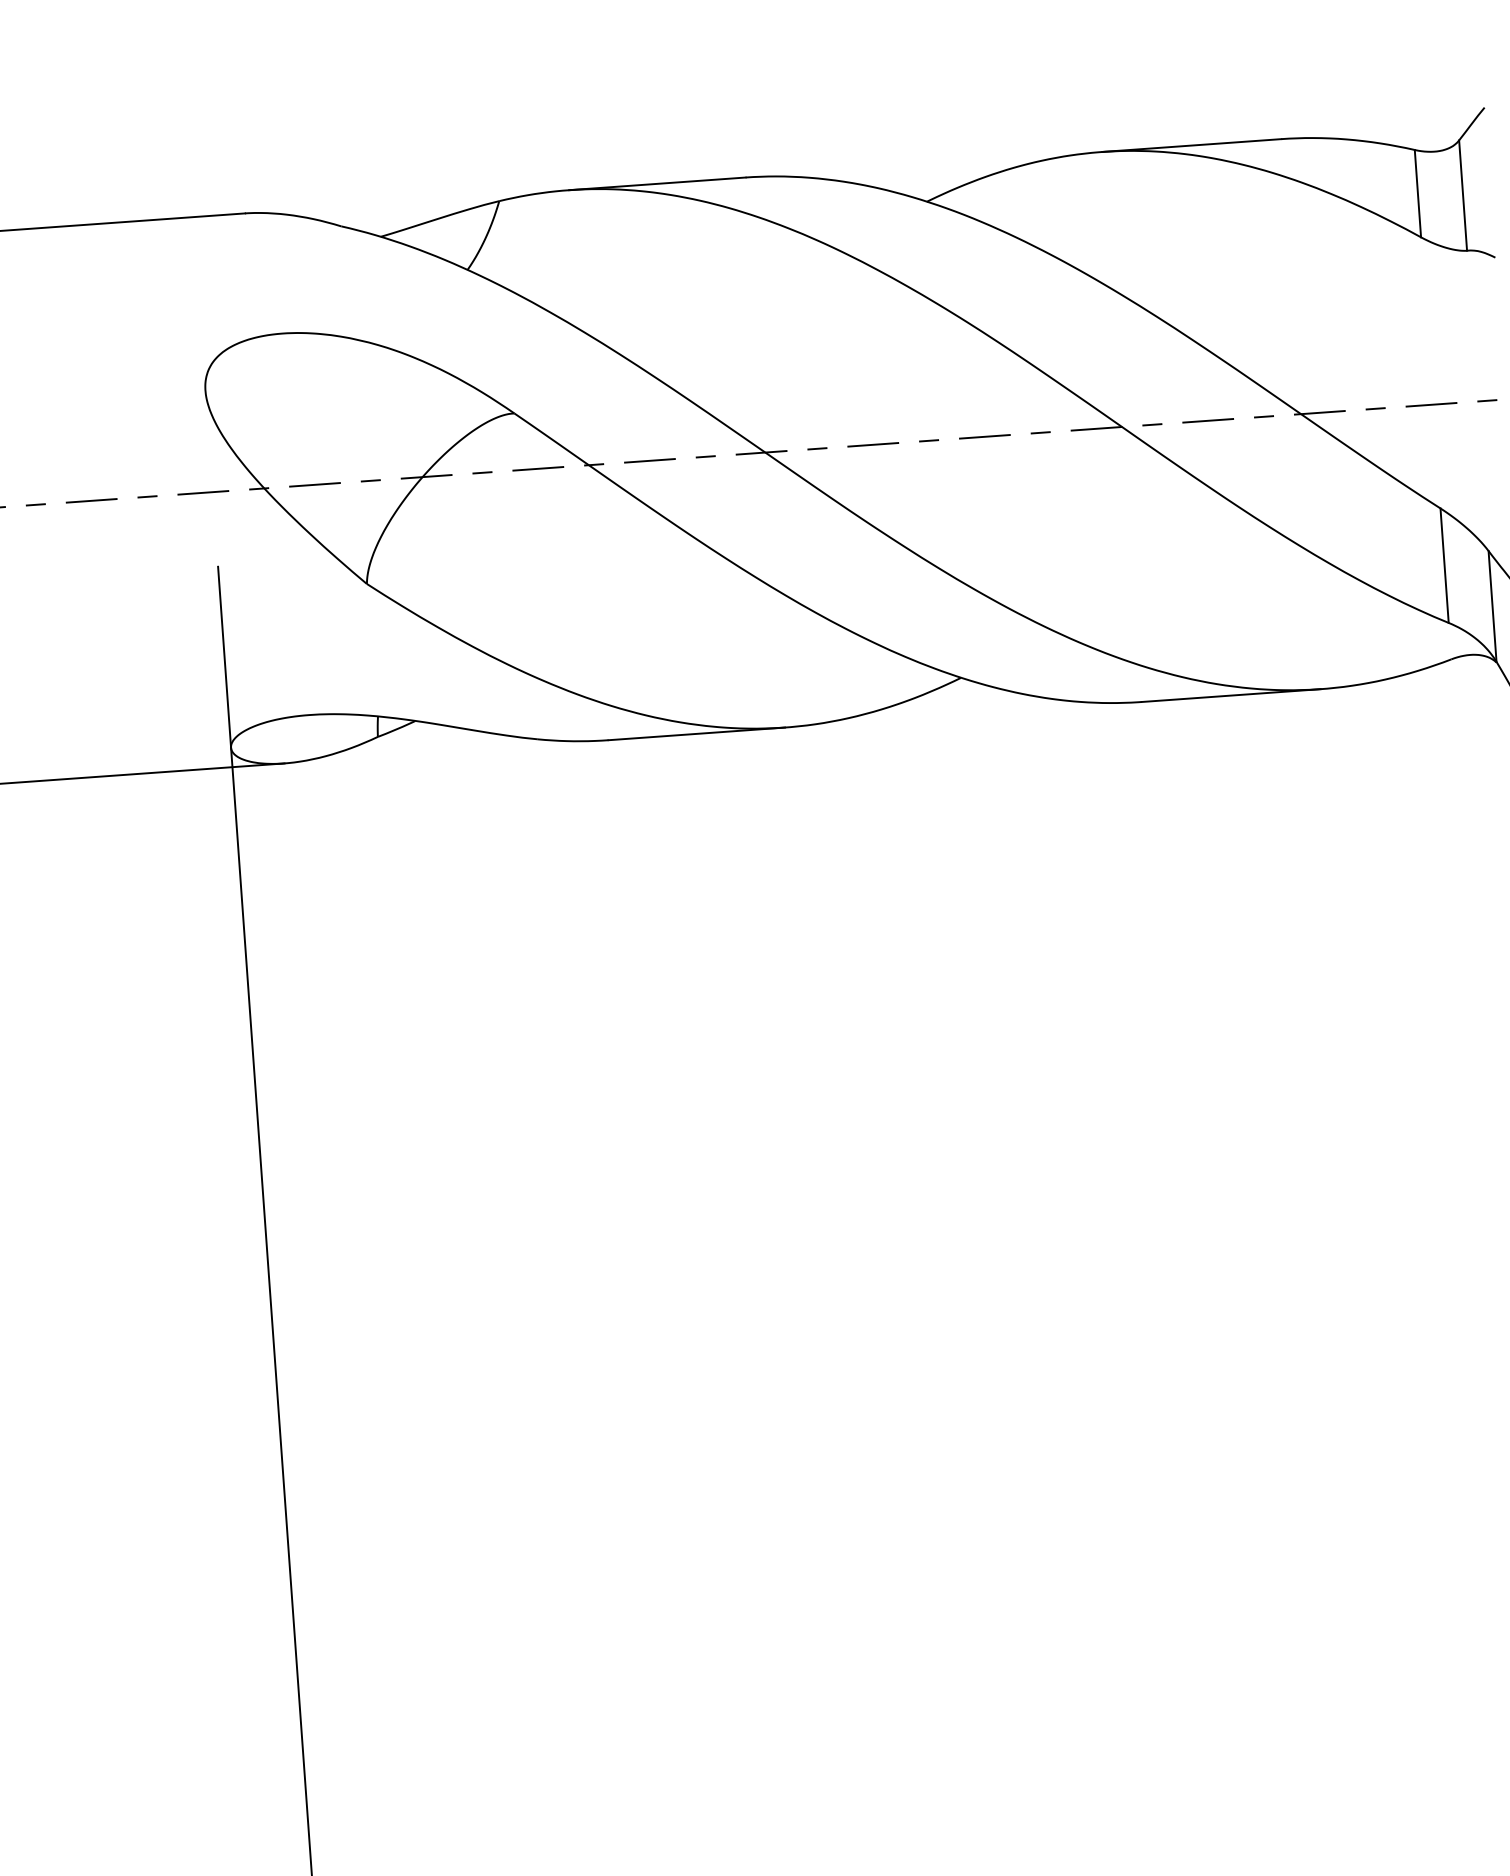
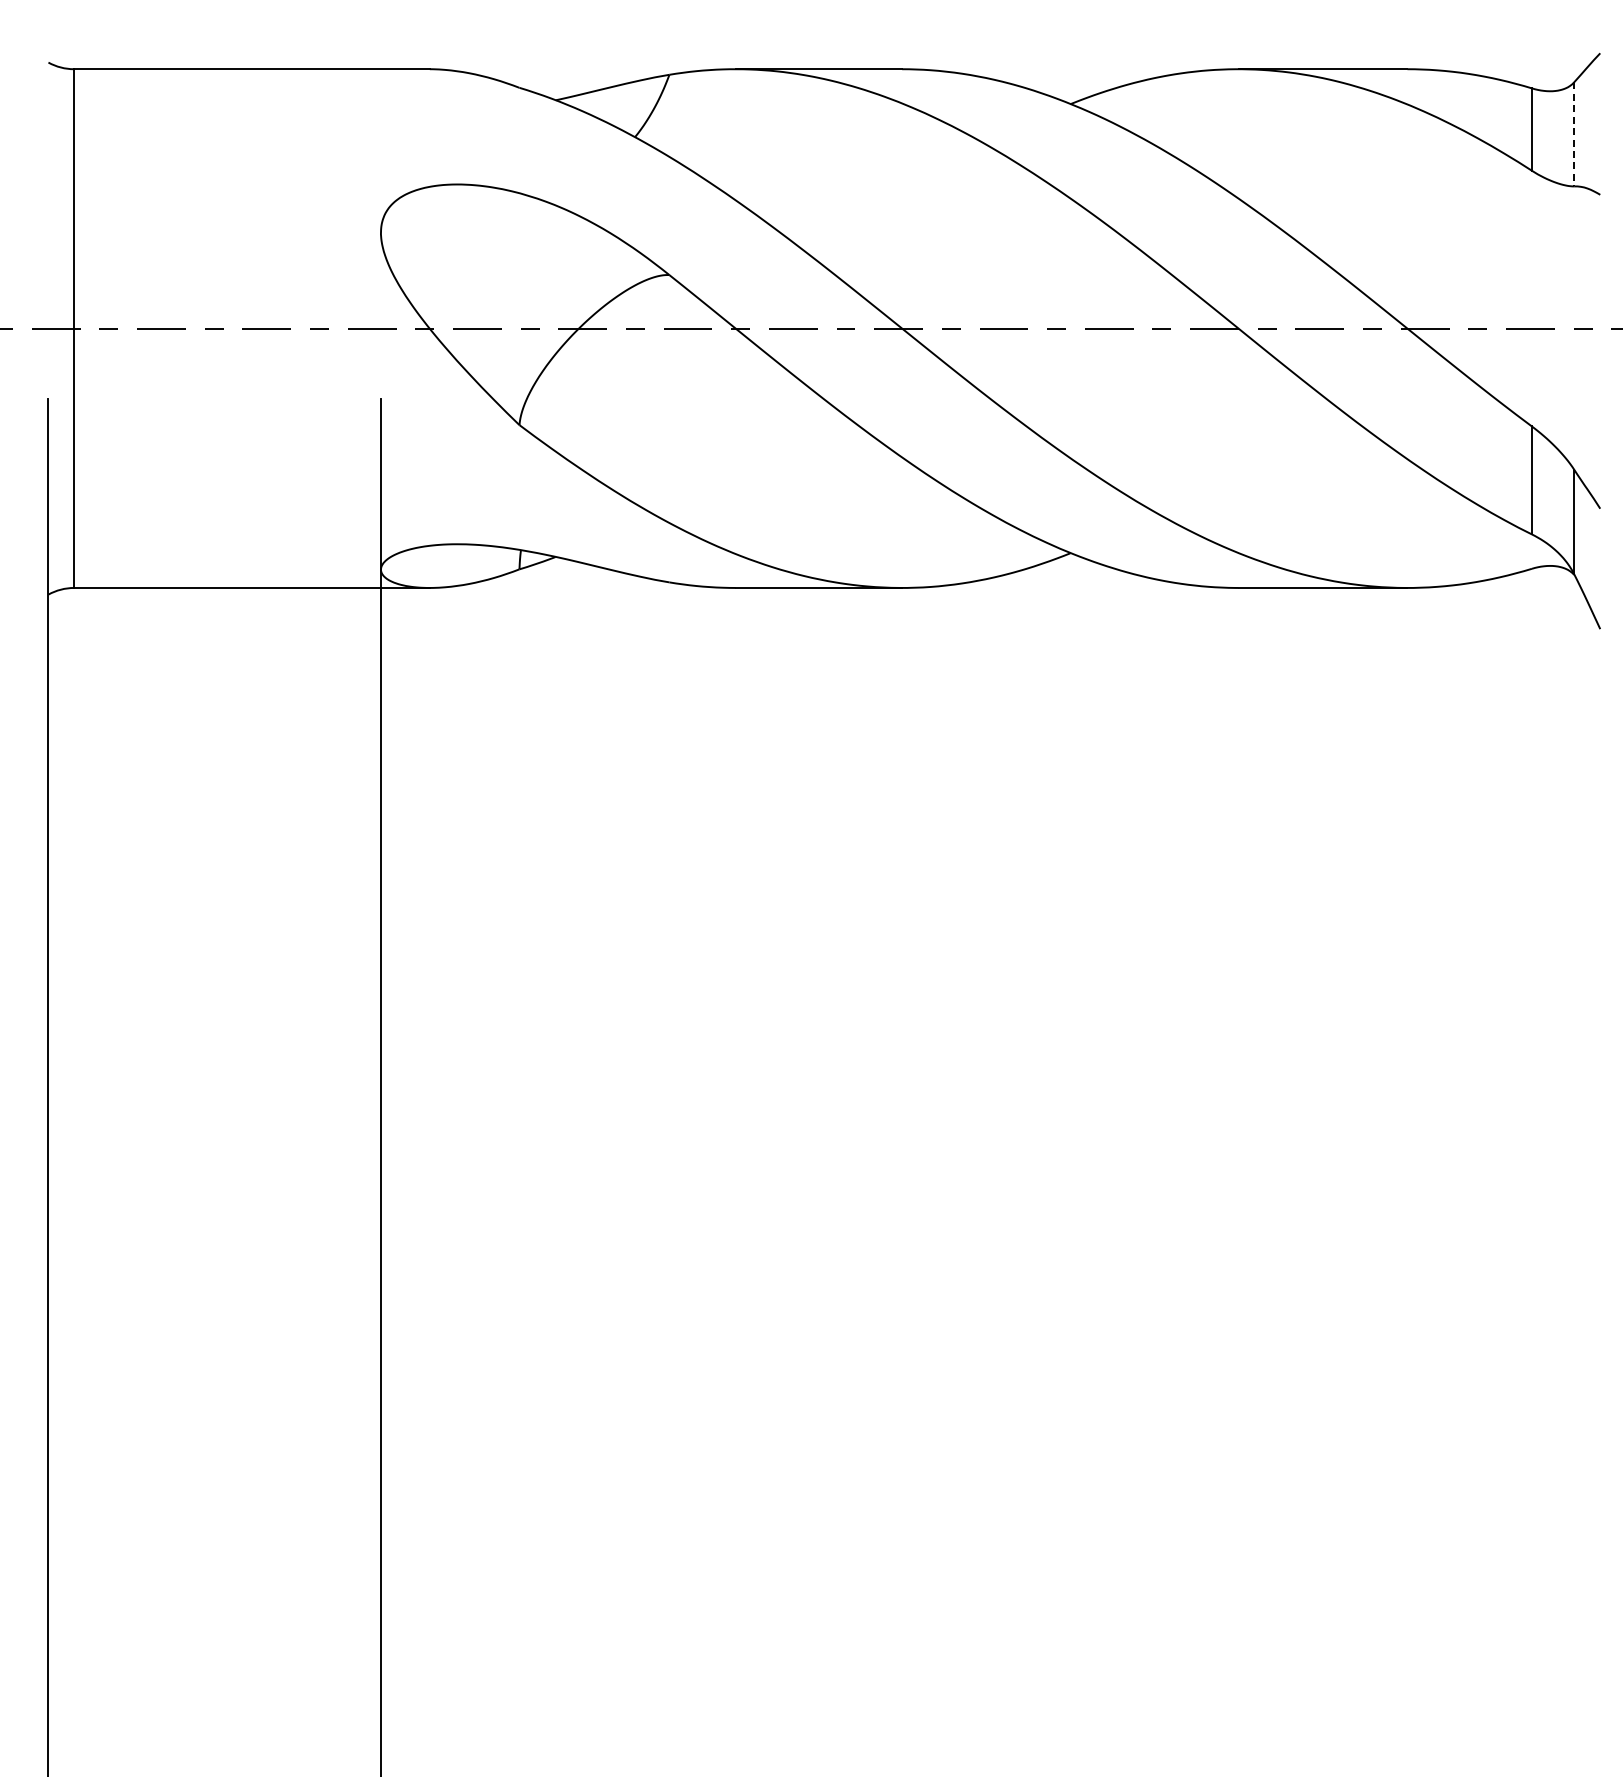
line: (1463, 195) -> (1574, 134), solid -> dashed

